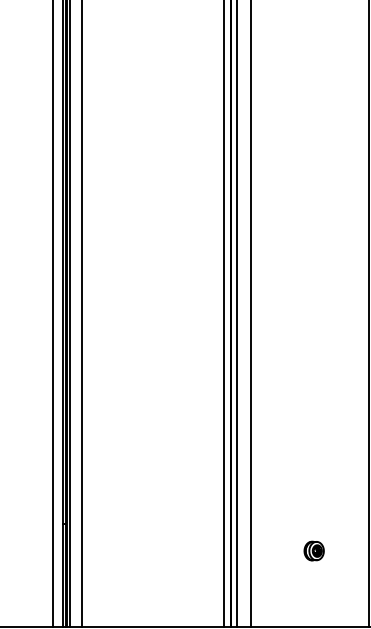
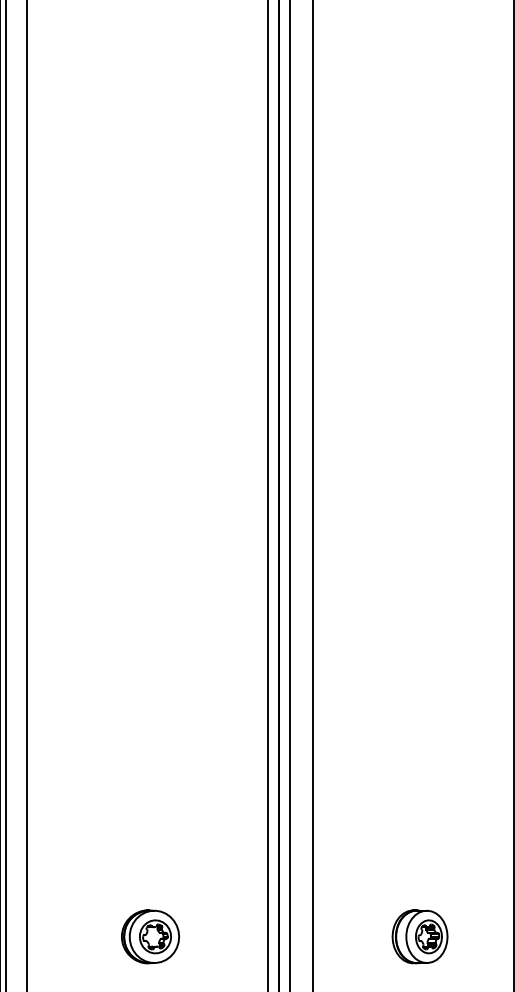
part: (155, 550) -> (150, 935), added
part: (314, 550) -> (420, 935), size x1.67

